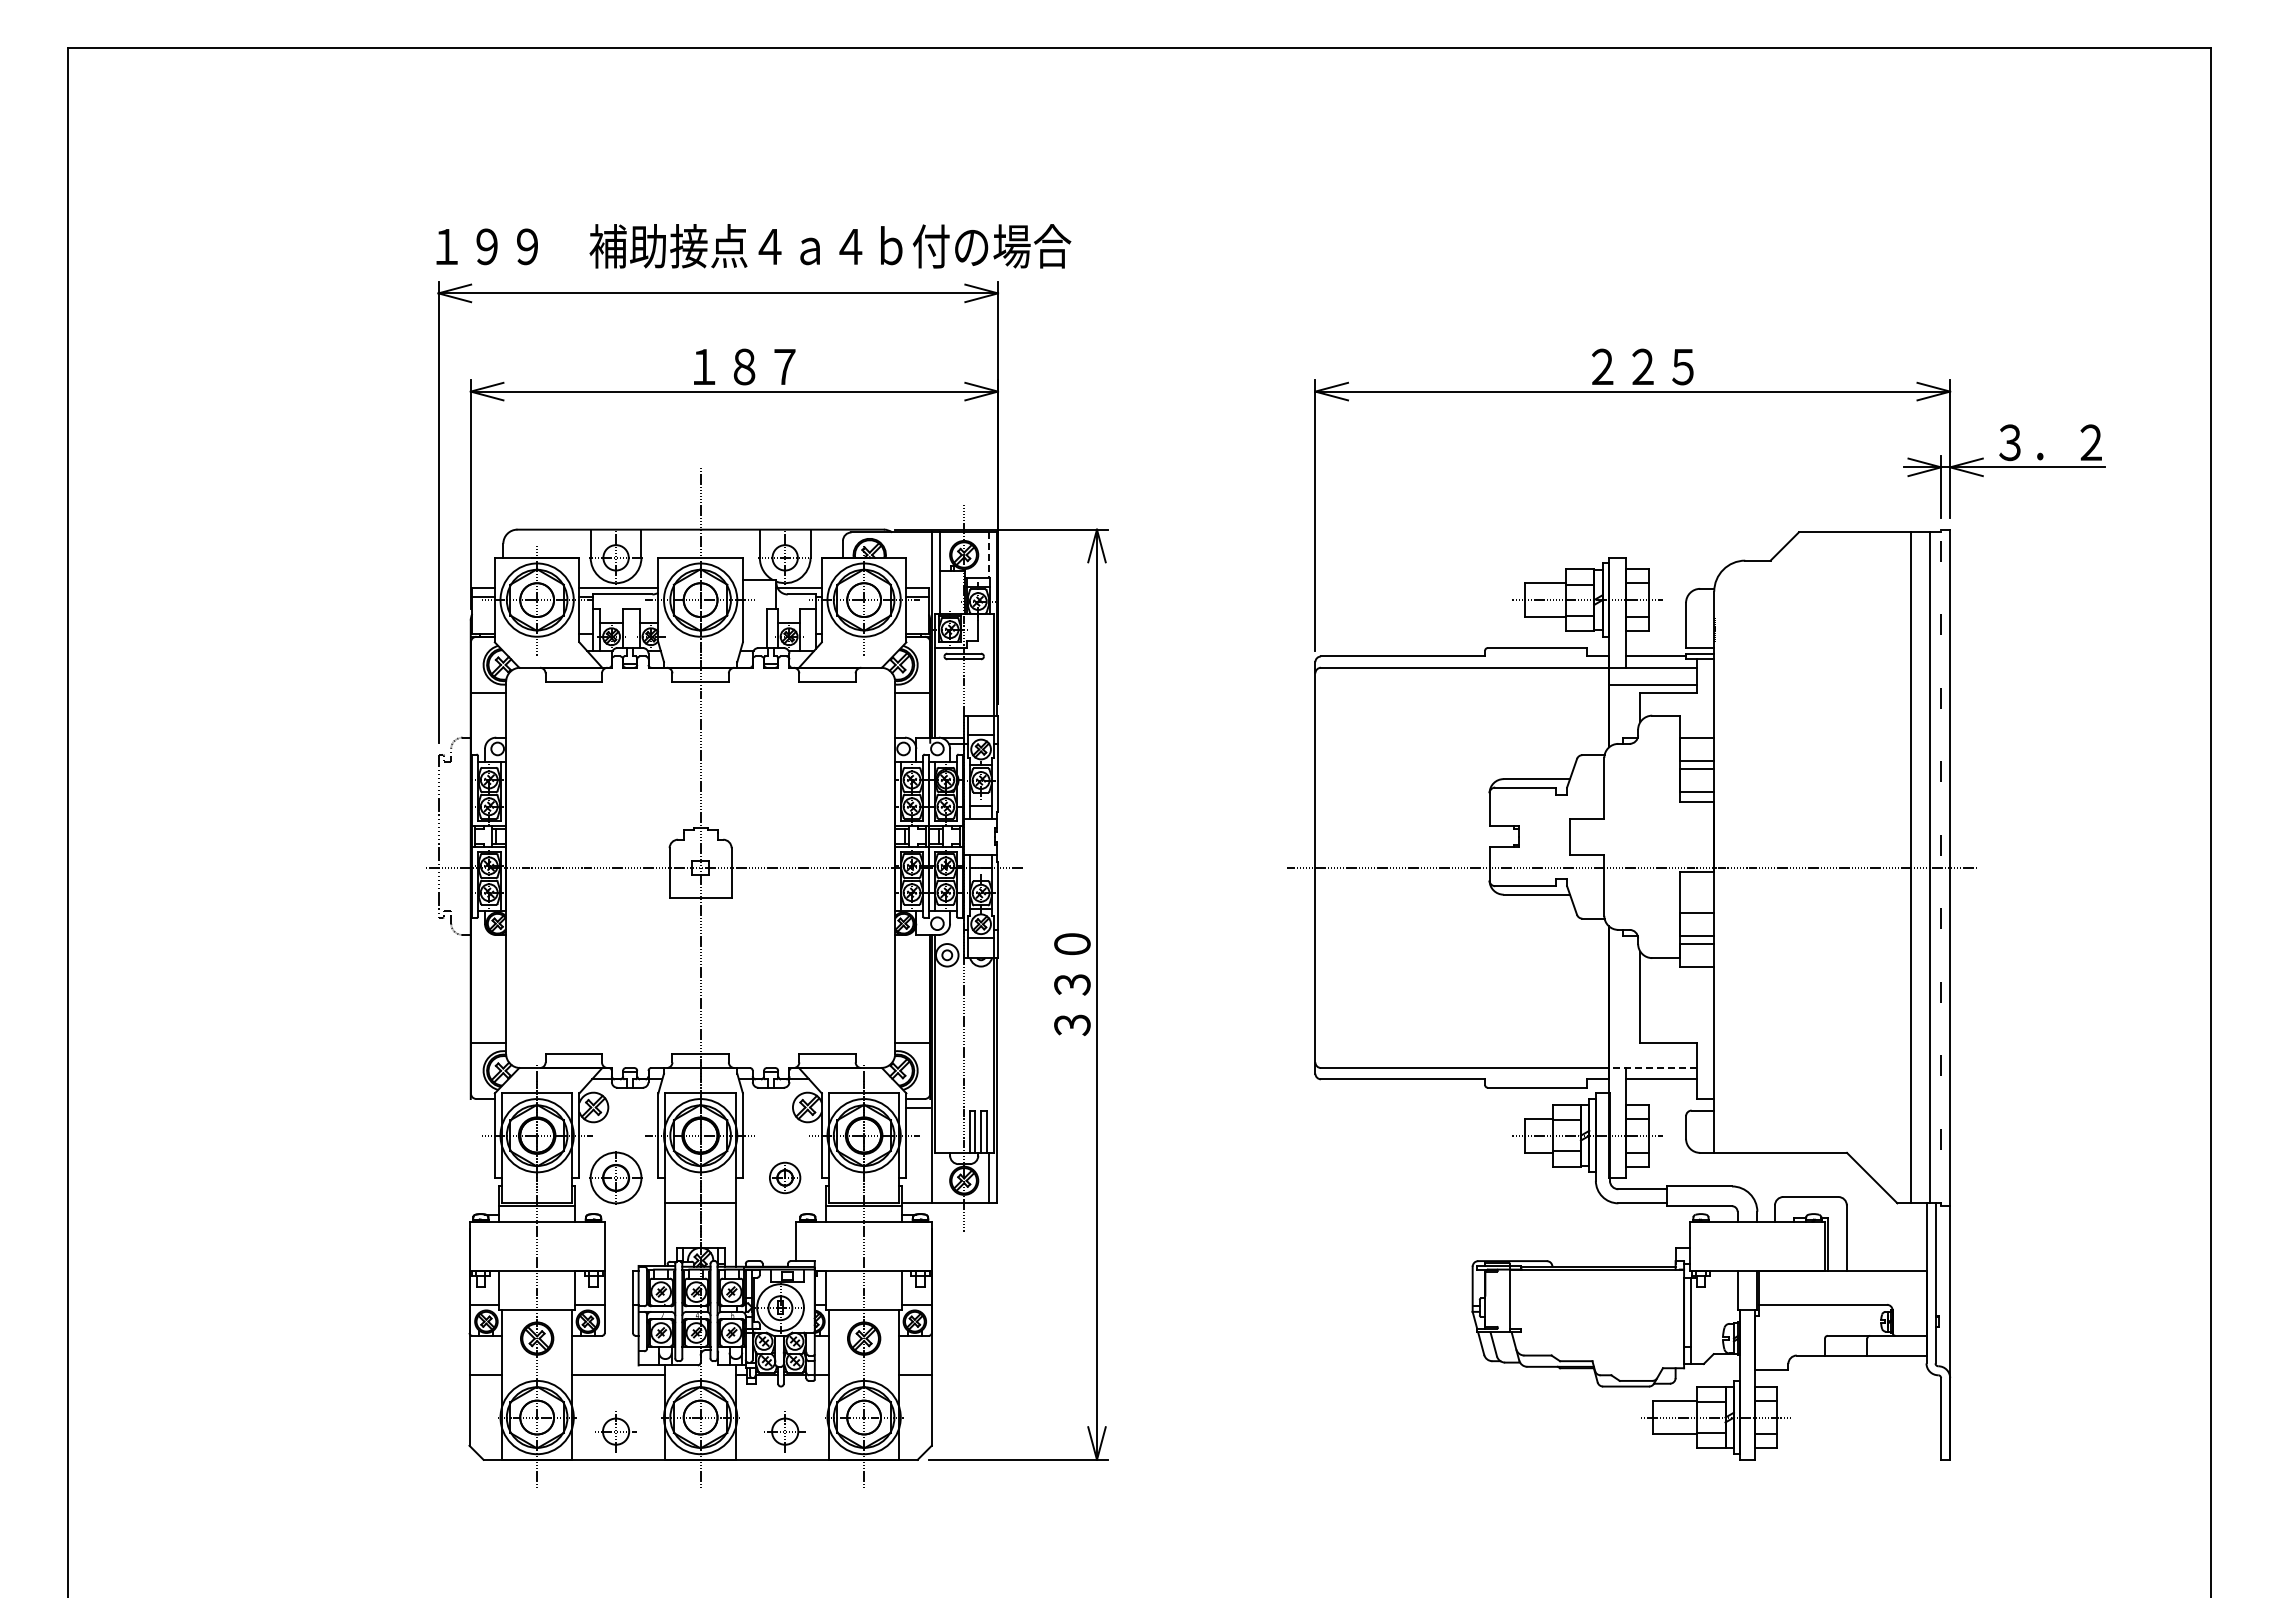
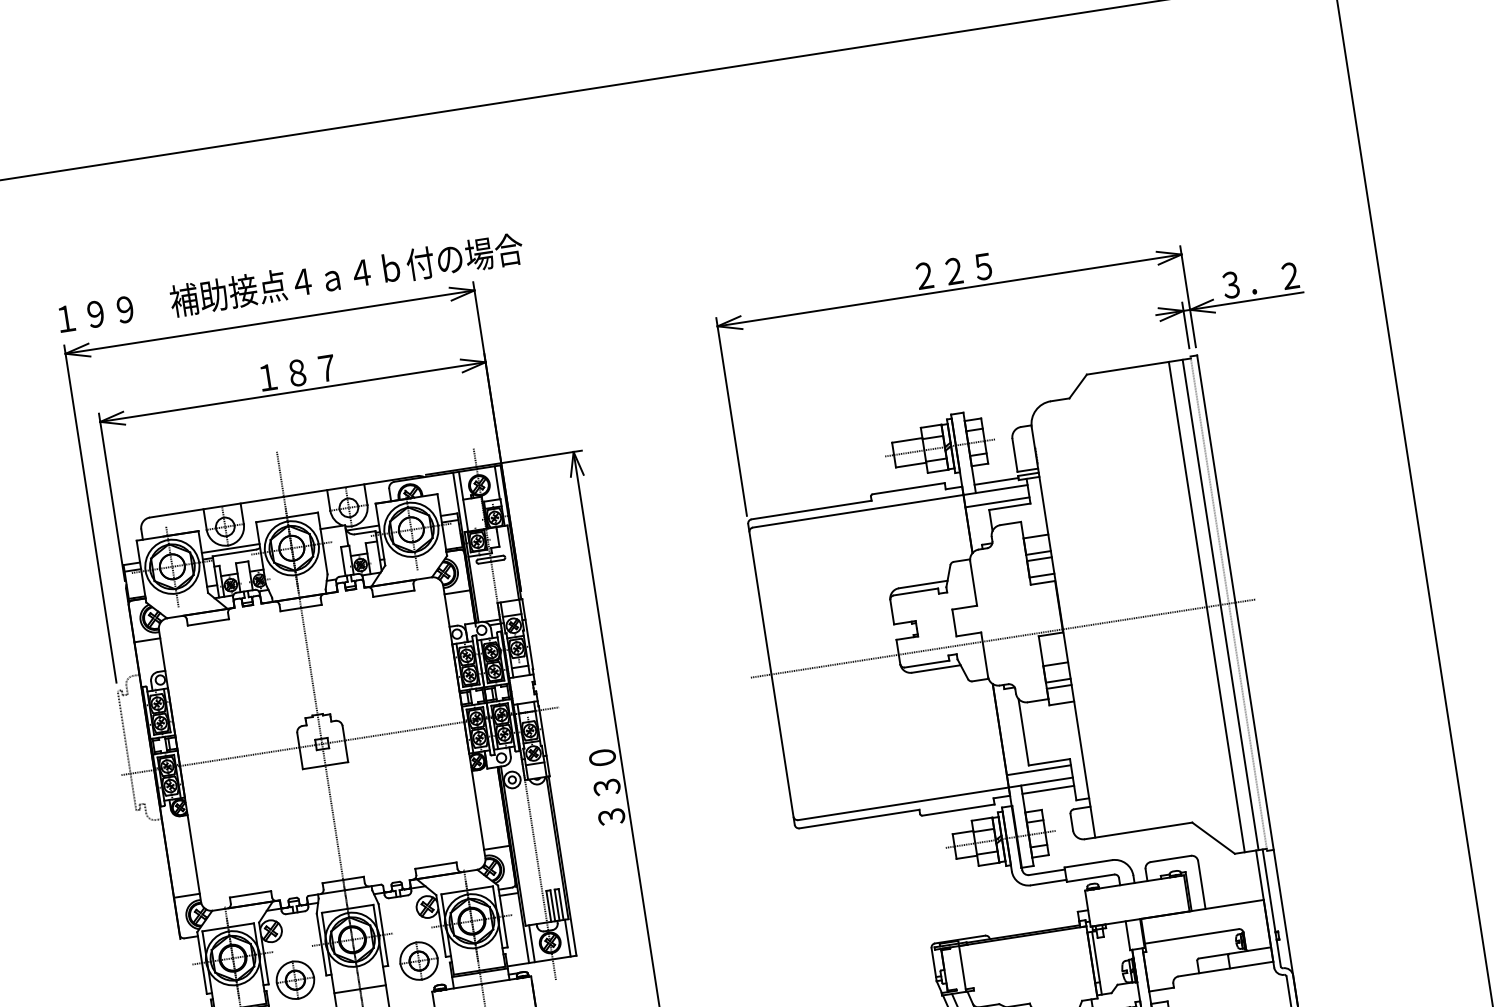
line: (988, 555) -> (497, 483), dashed -> solid
line: (1652, 1051) -> (1038, 770), added
line: (1652, 1068) -> (1040, 782), dashed -> solid
part: (784, 1177) -> (418, 960), size x1.67
line: (939, 1177) -> (531, 943), added

